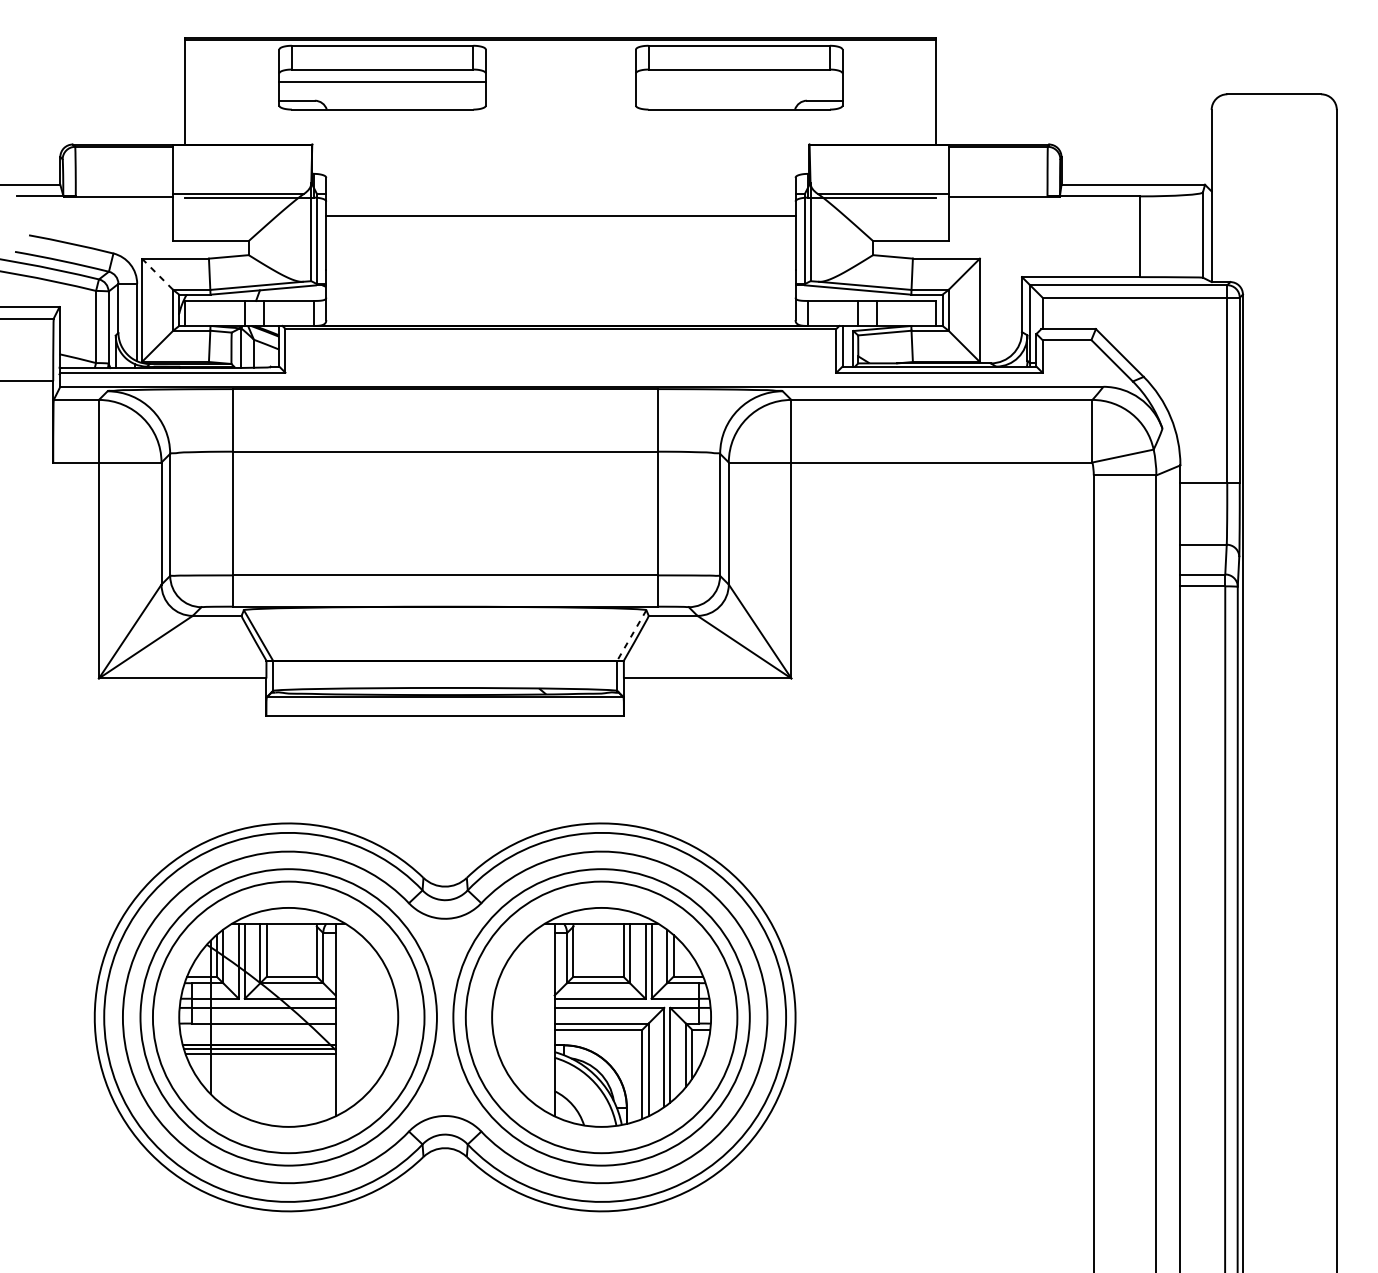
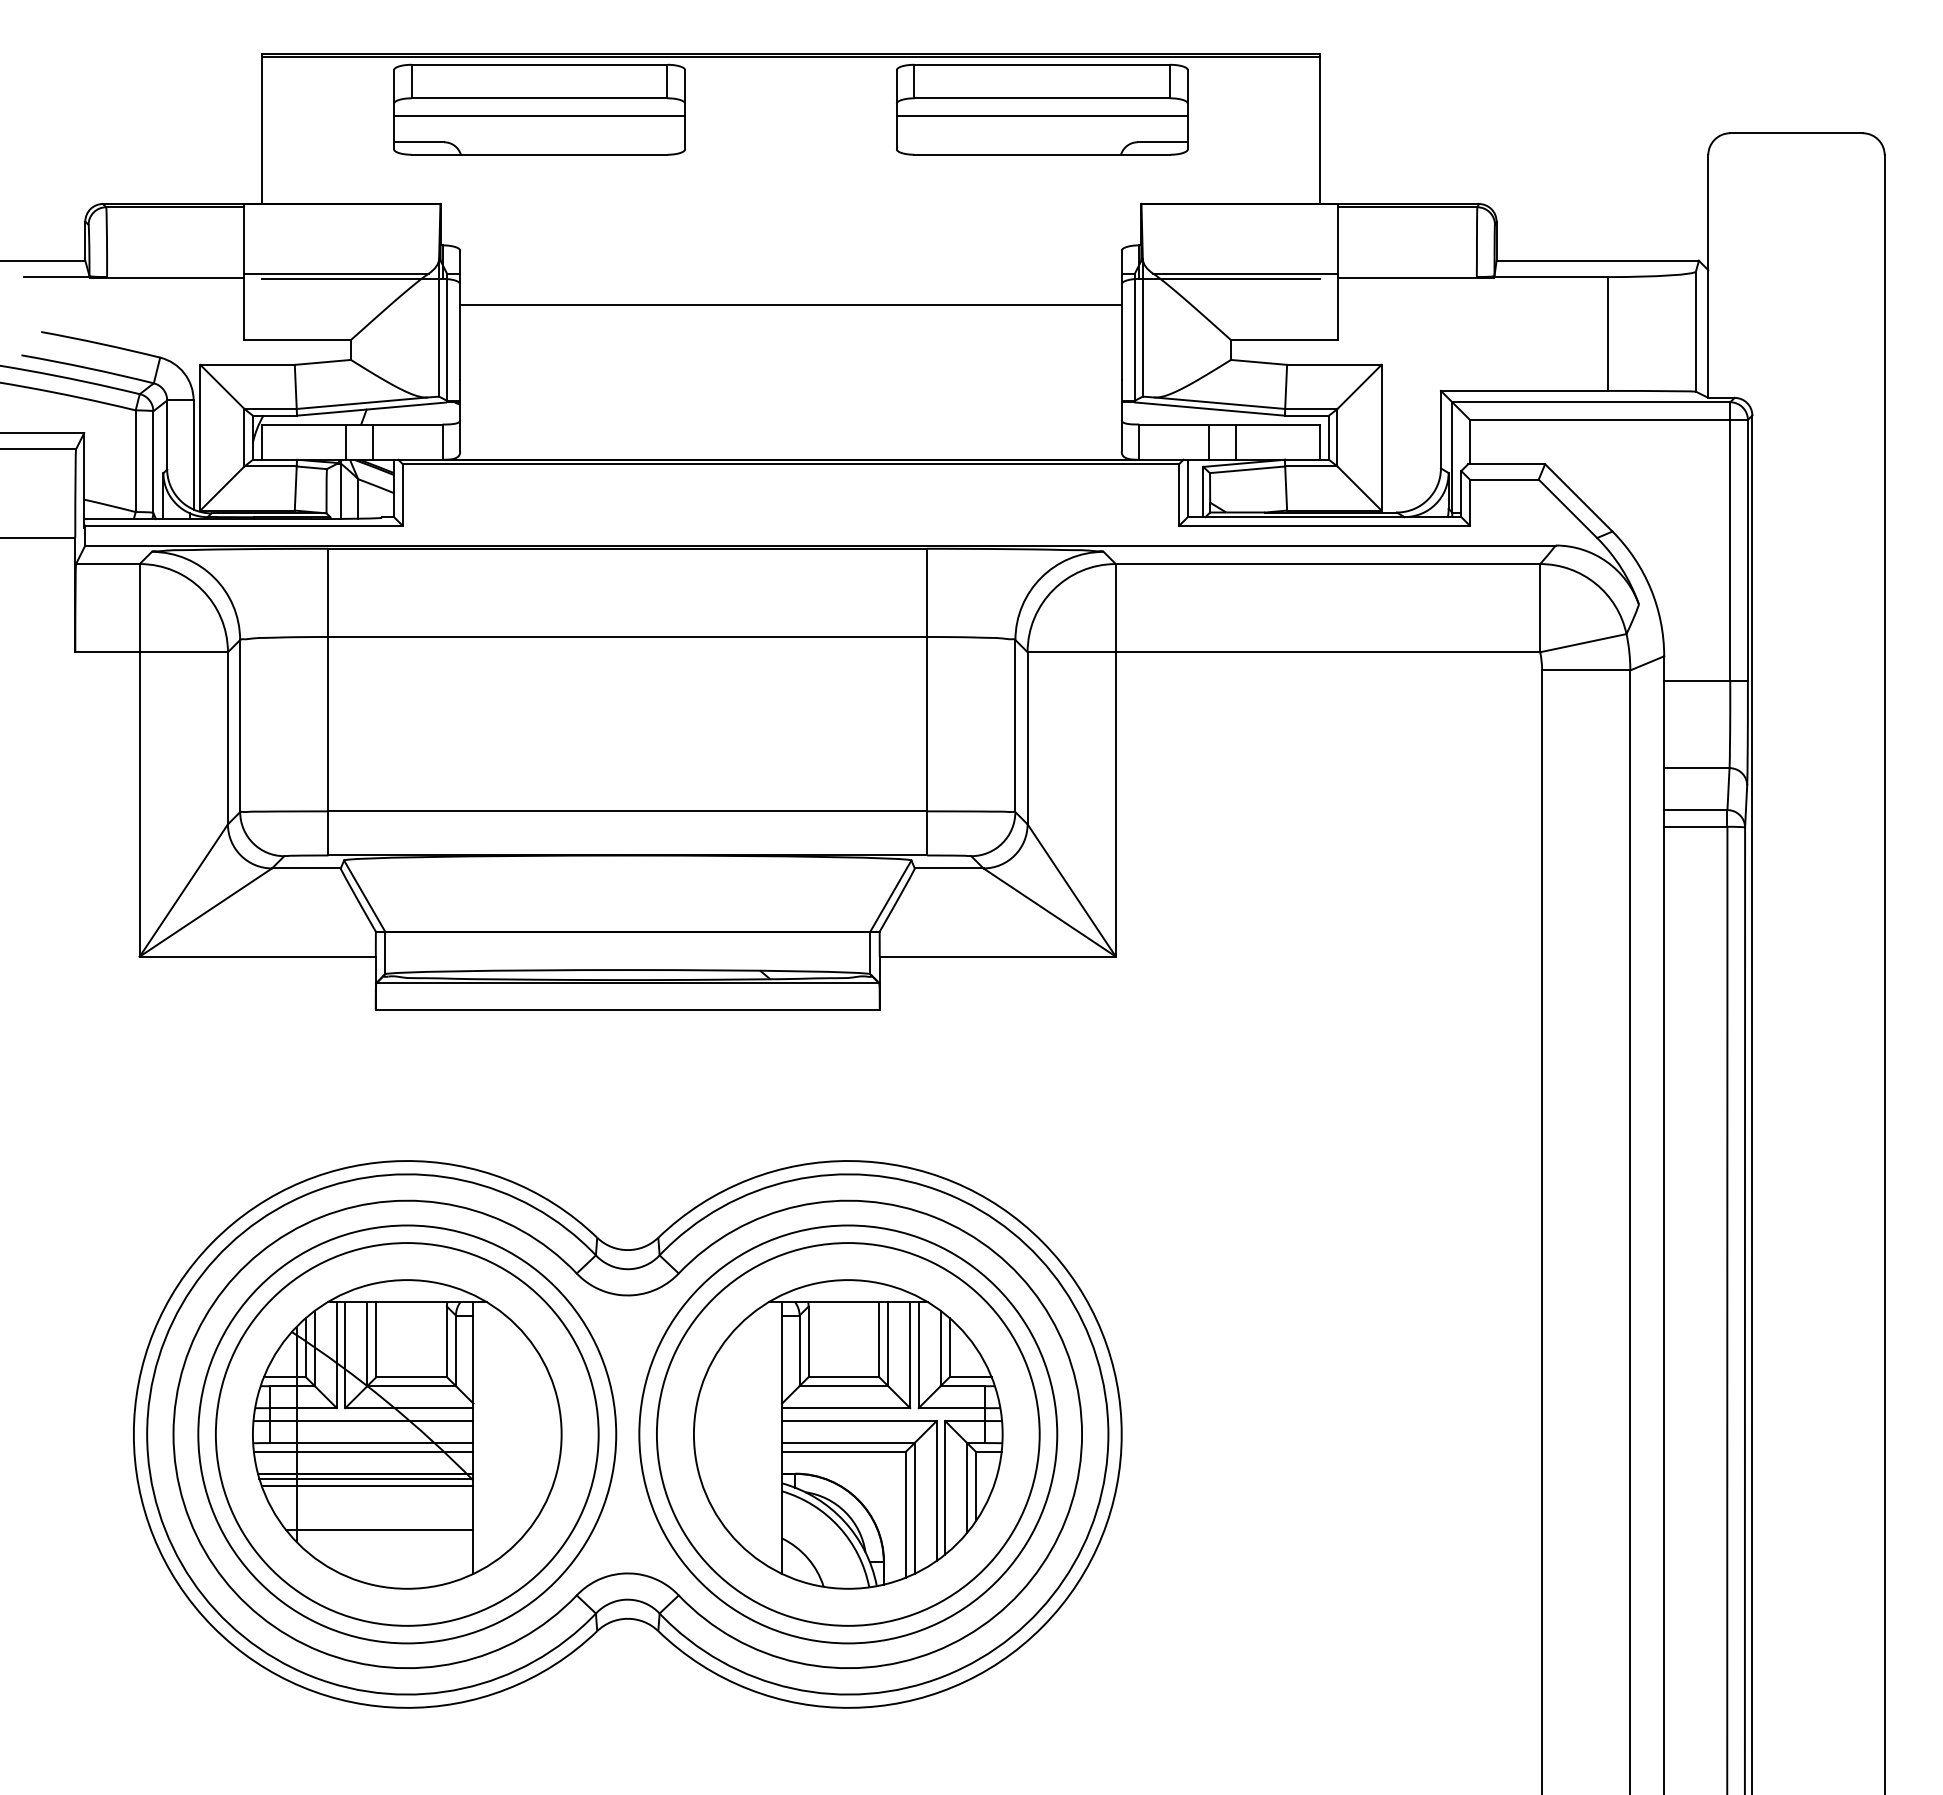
line: (738, 81) -> (1041, 115), added
line: (157, 274) -> (222, 387), dashed -> solid
line: (631, 635) -> (890, 896), dashed -> solid
line: (257, 1030) -> (363, 1452), added
line: (269, 1085) -> (379, 1530), added

